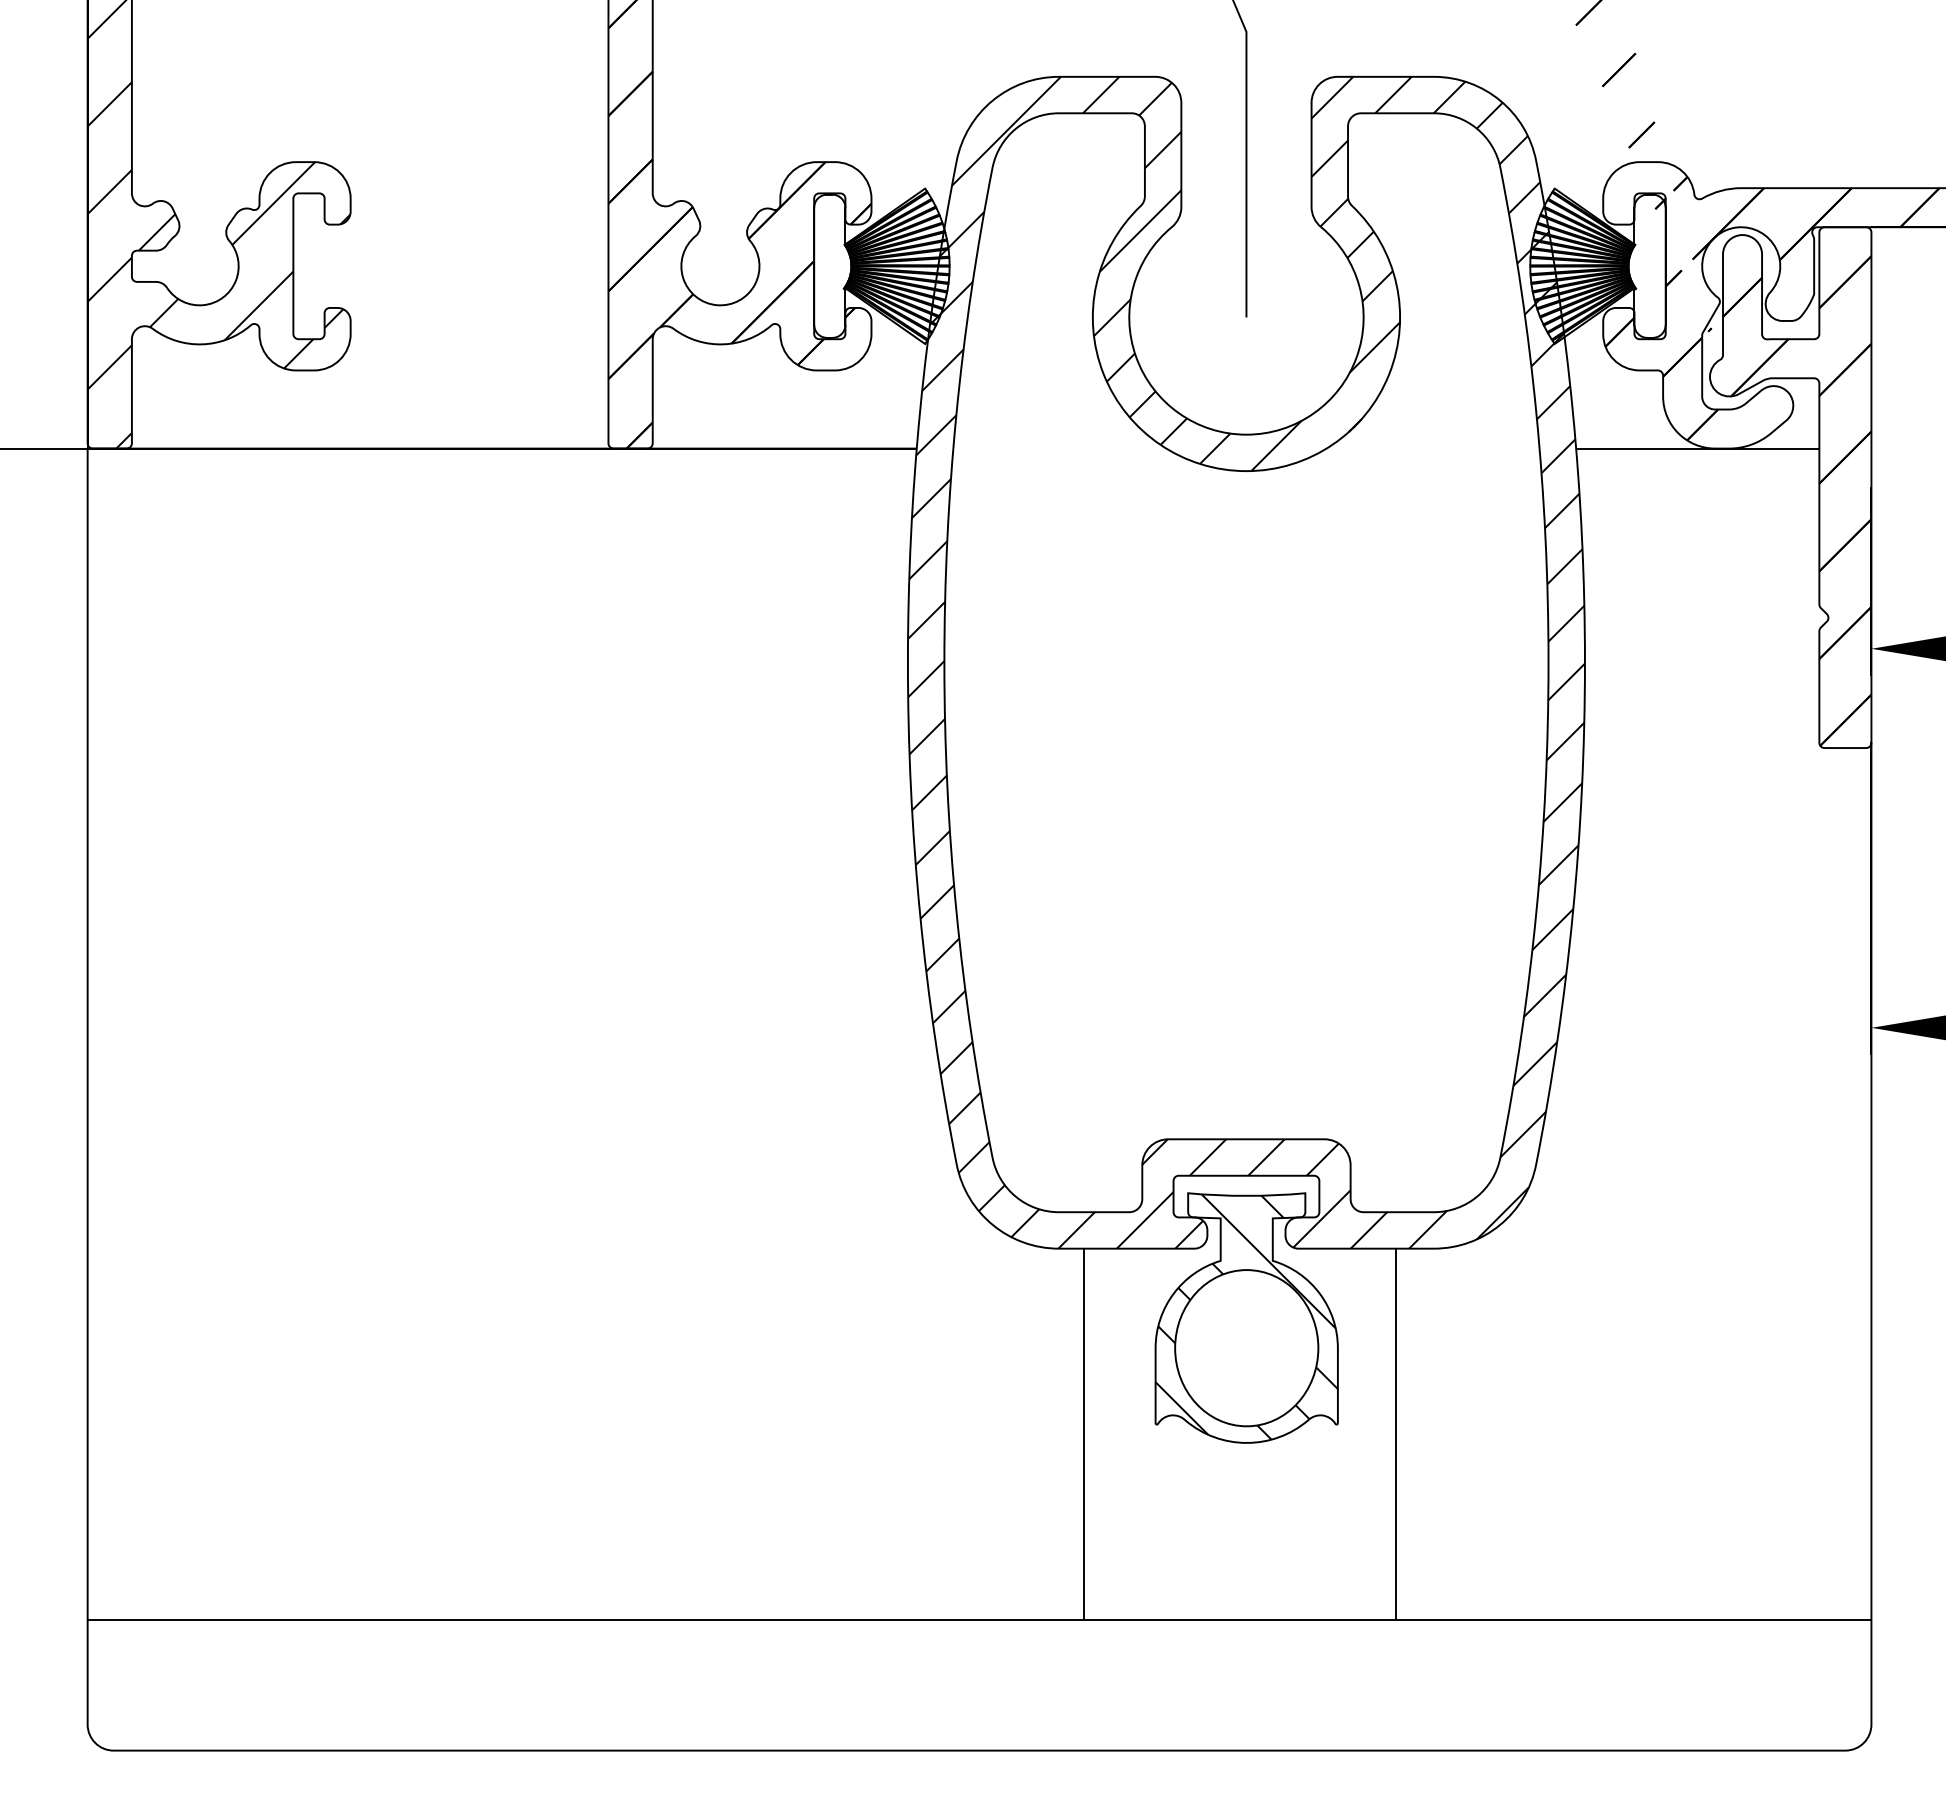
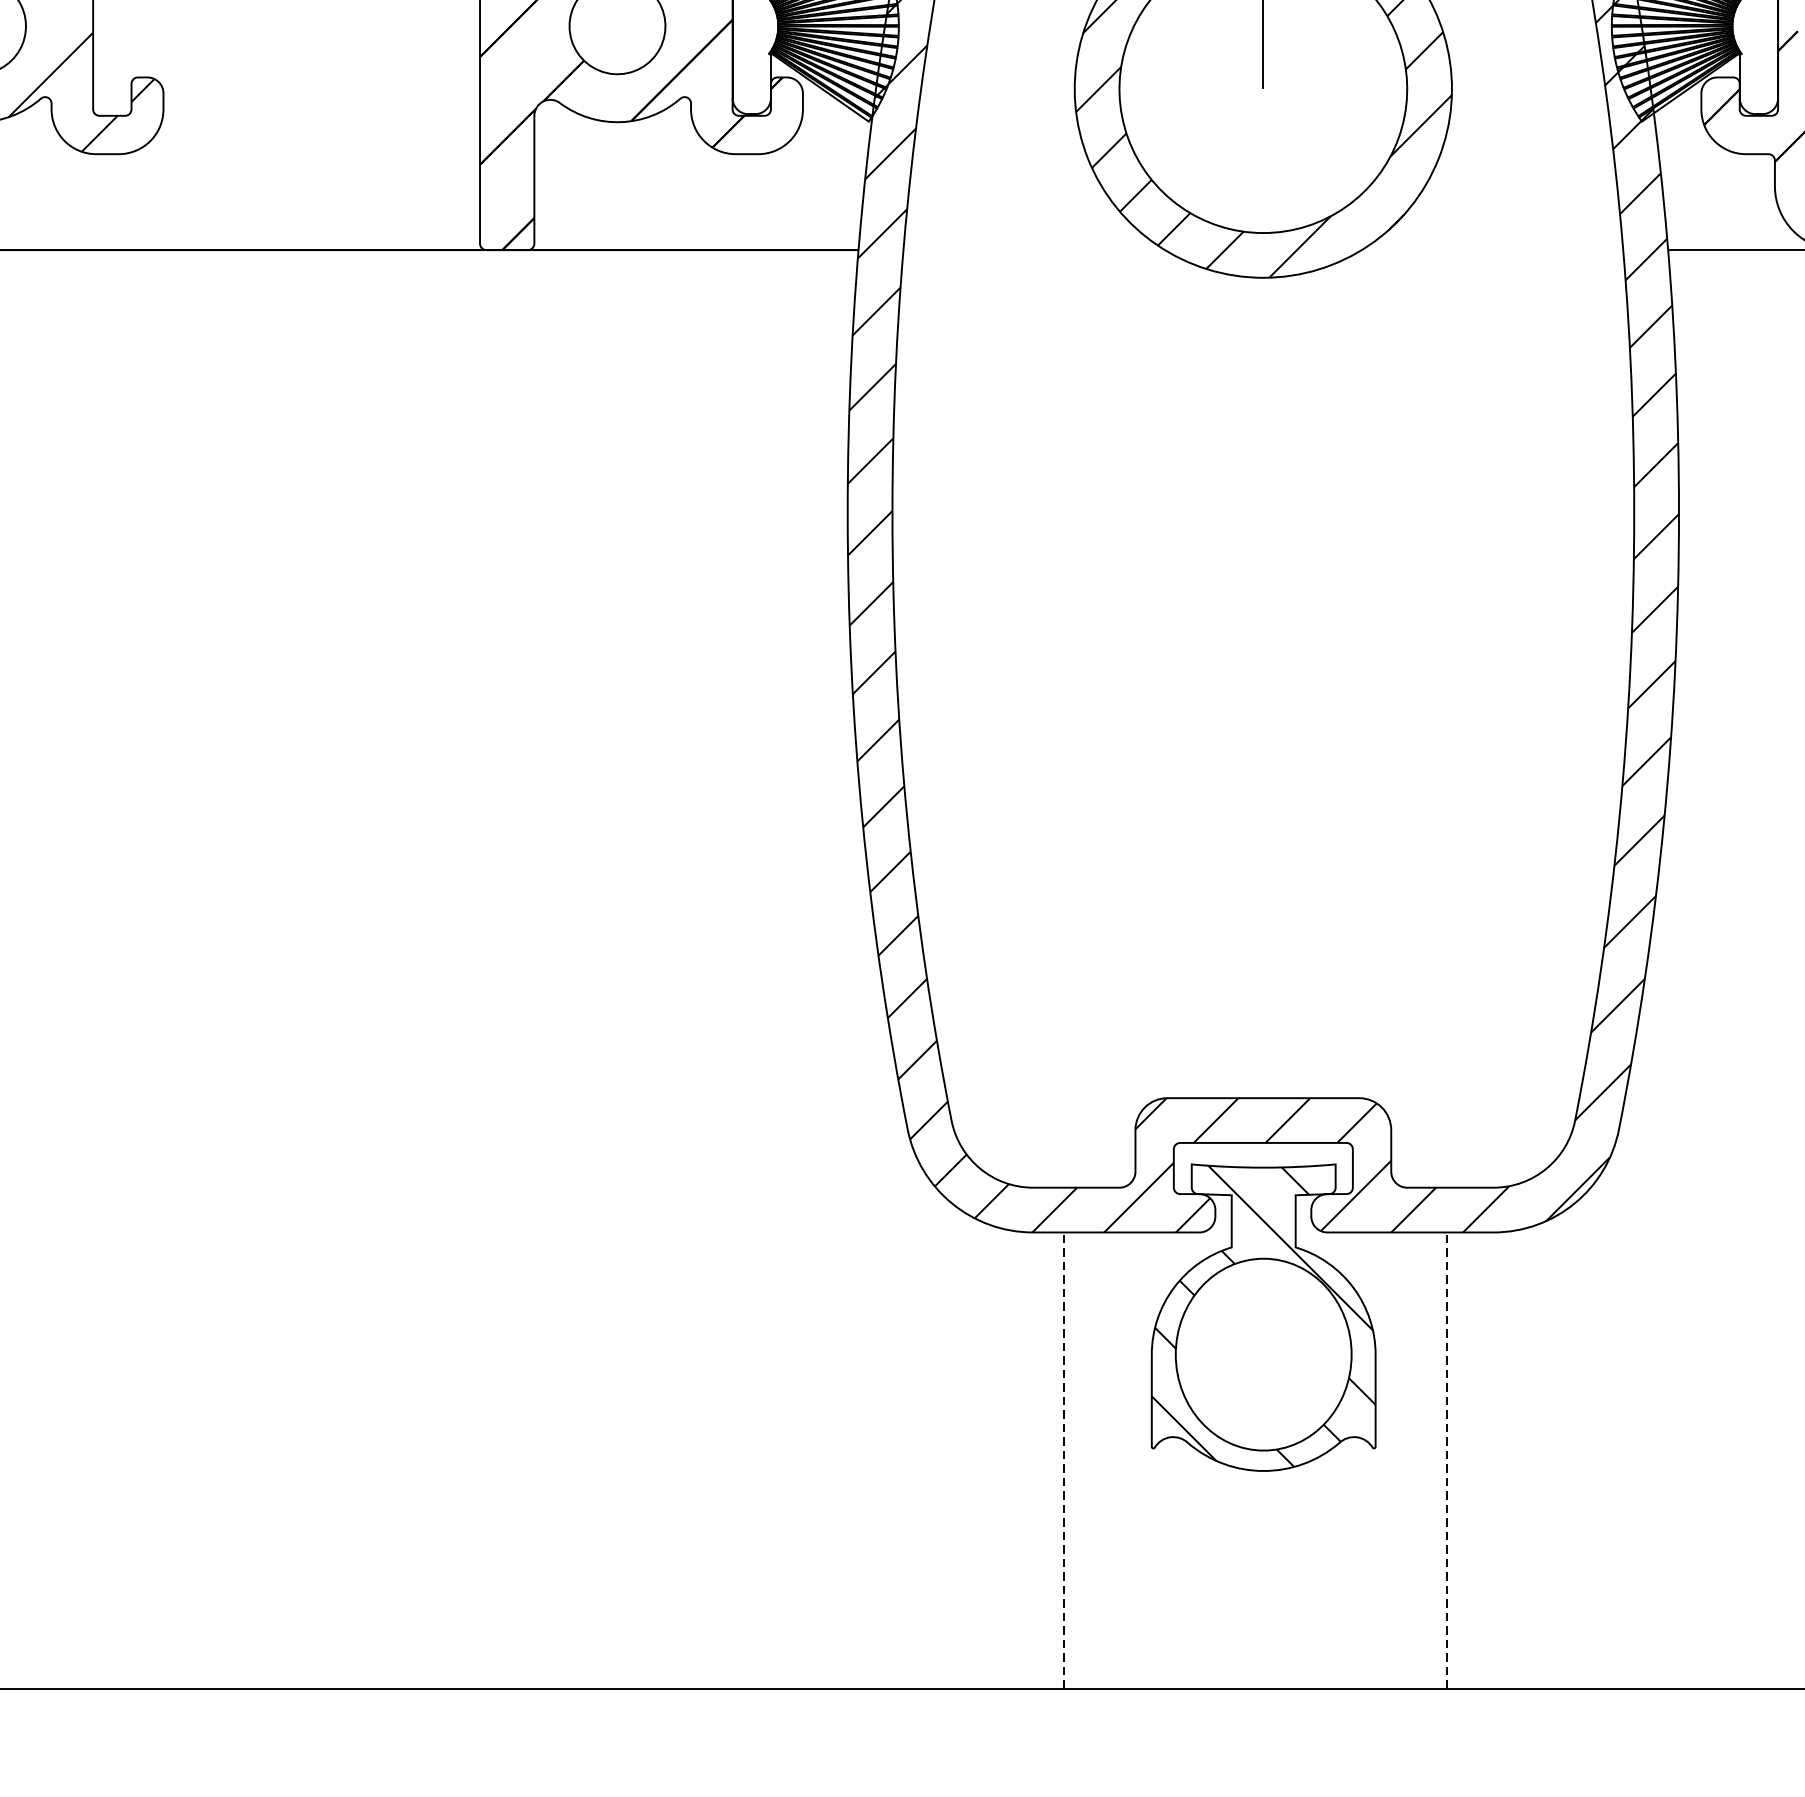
line: (1083, 1434) -> (1063, 1460), solid -> dashed
line: (1396, 1434) -> (1447, 1460), solid -> dashed

